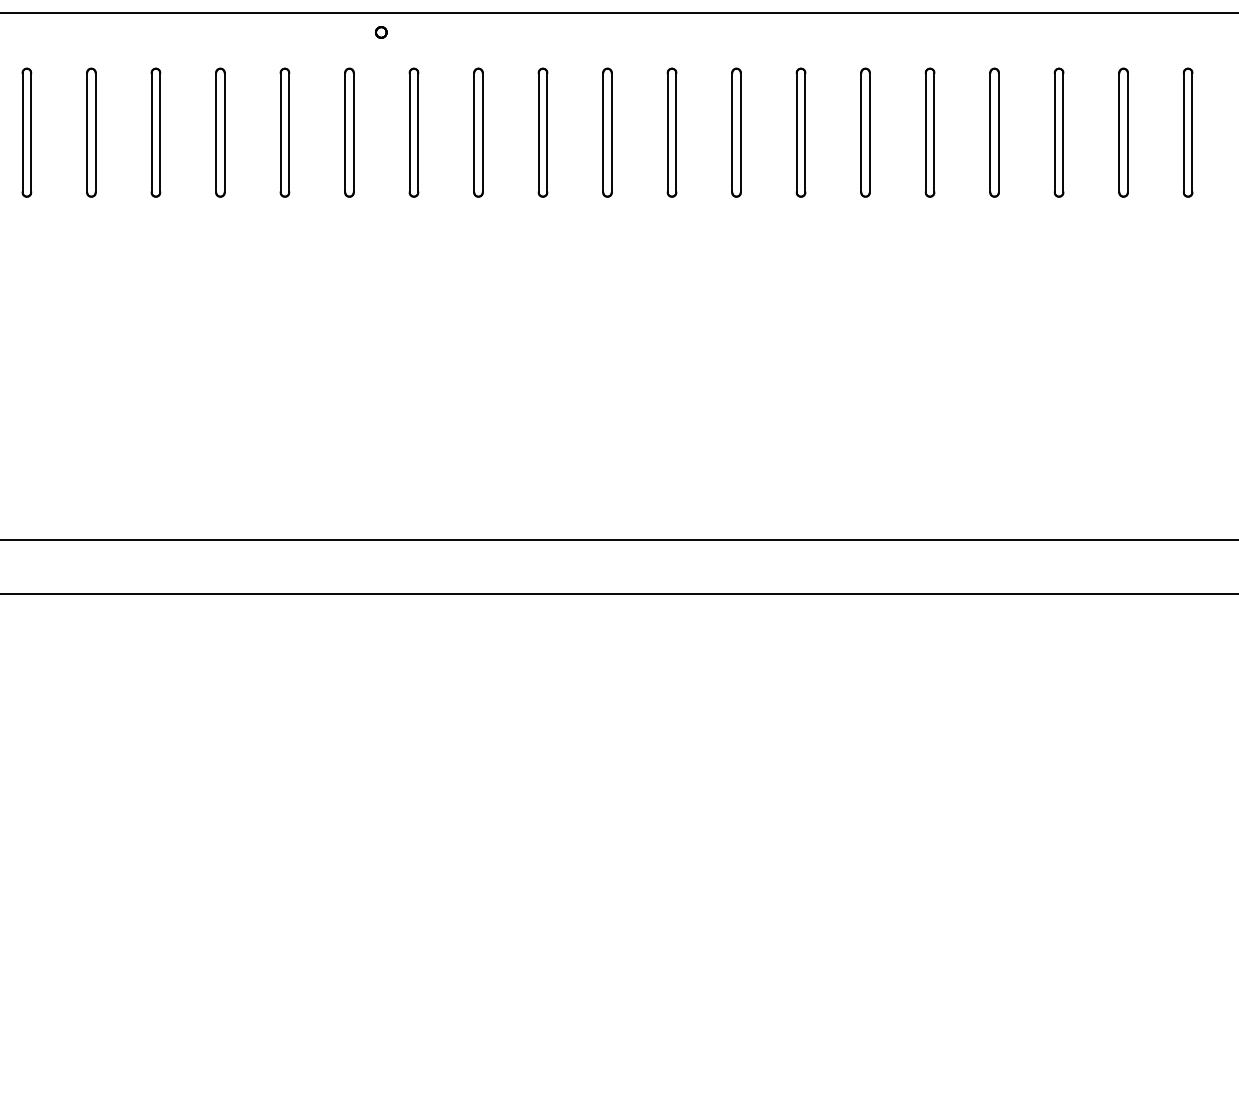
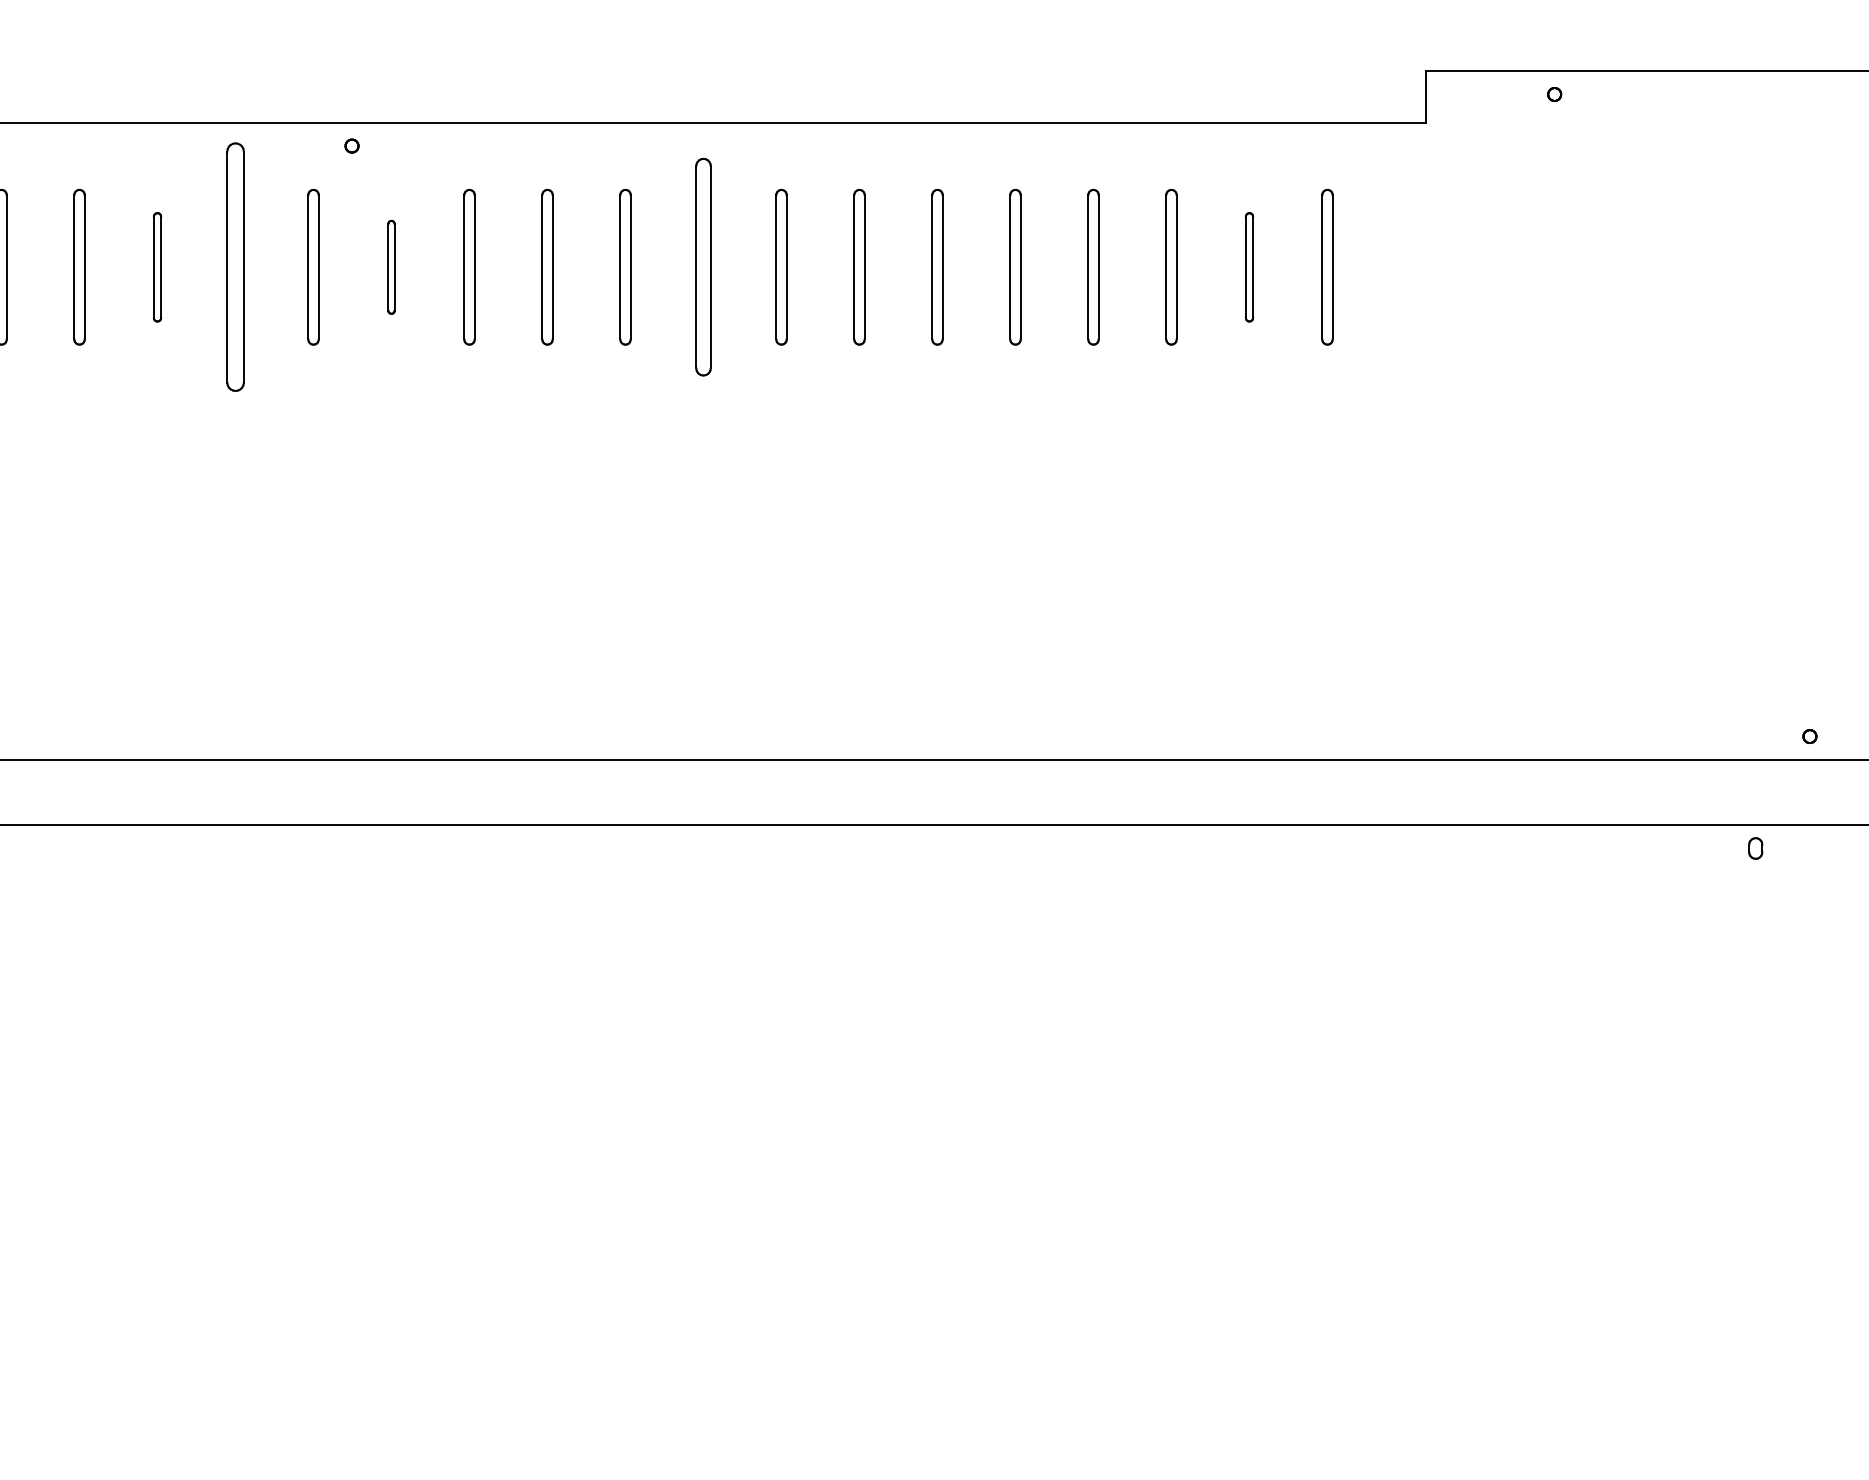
part: (220, 132) -> (157, 267), size x0.7
part: (284, 132) -> (235, 267), size x1.6
part: (413, 132) -> (391, 267), size x0.6
part: (672, 132) -> (703, 267), size x1.4
part: (1123, 132) -> (1249, 267), size x0.7

